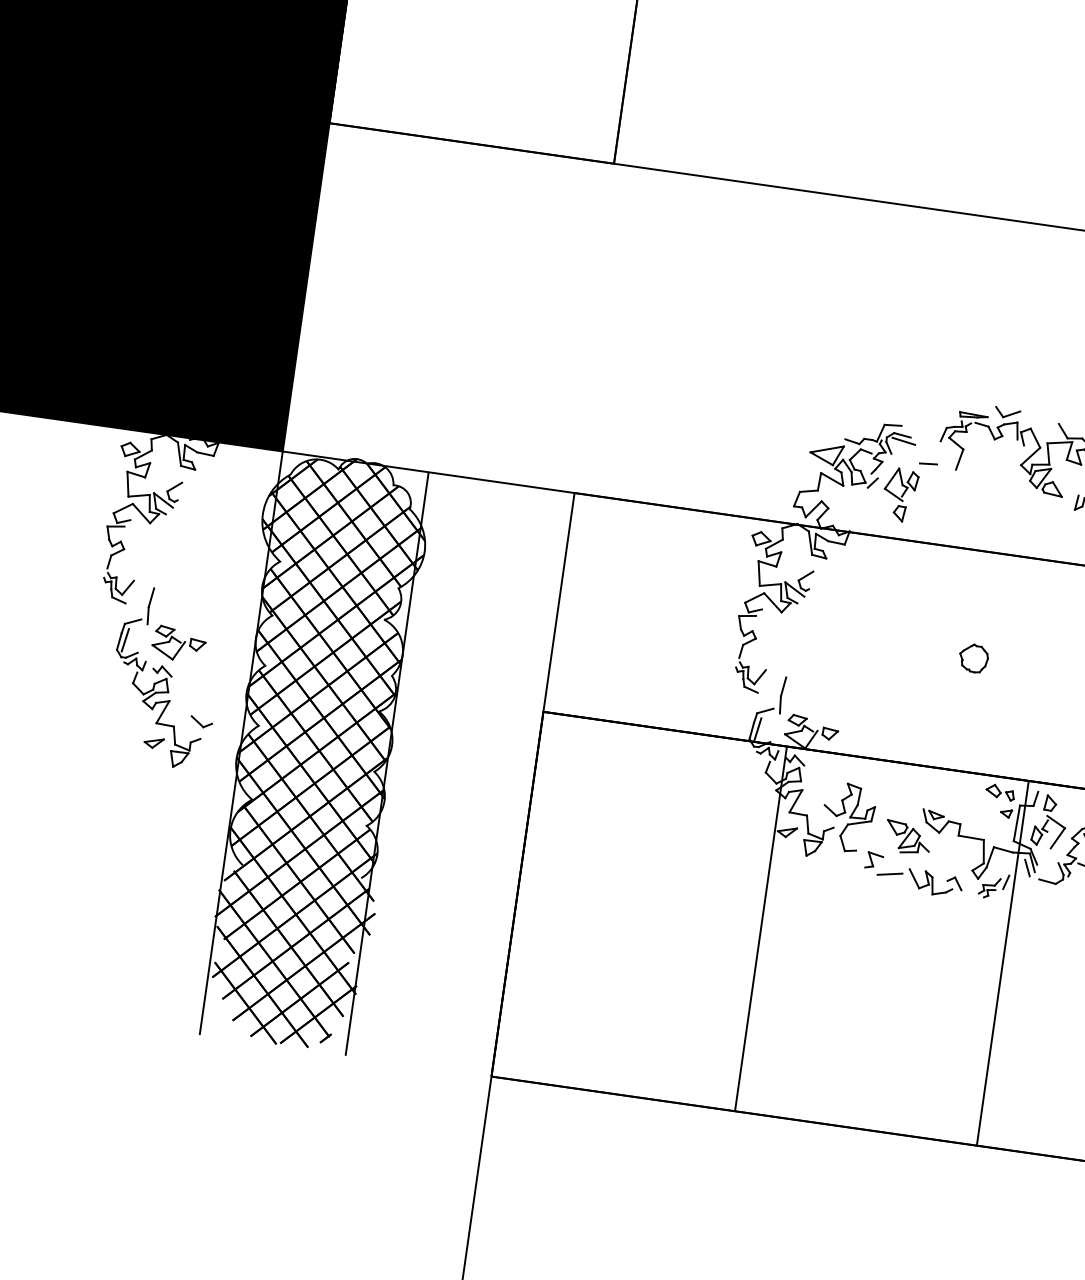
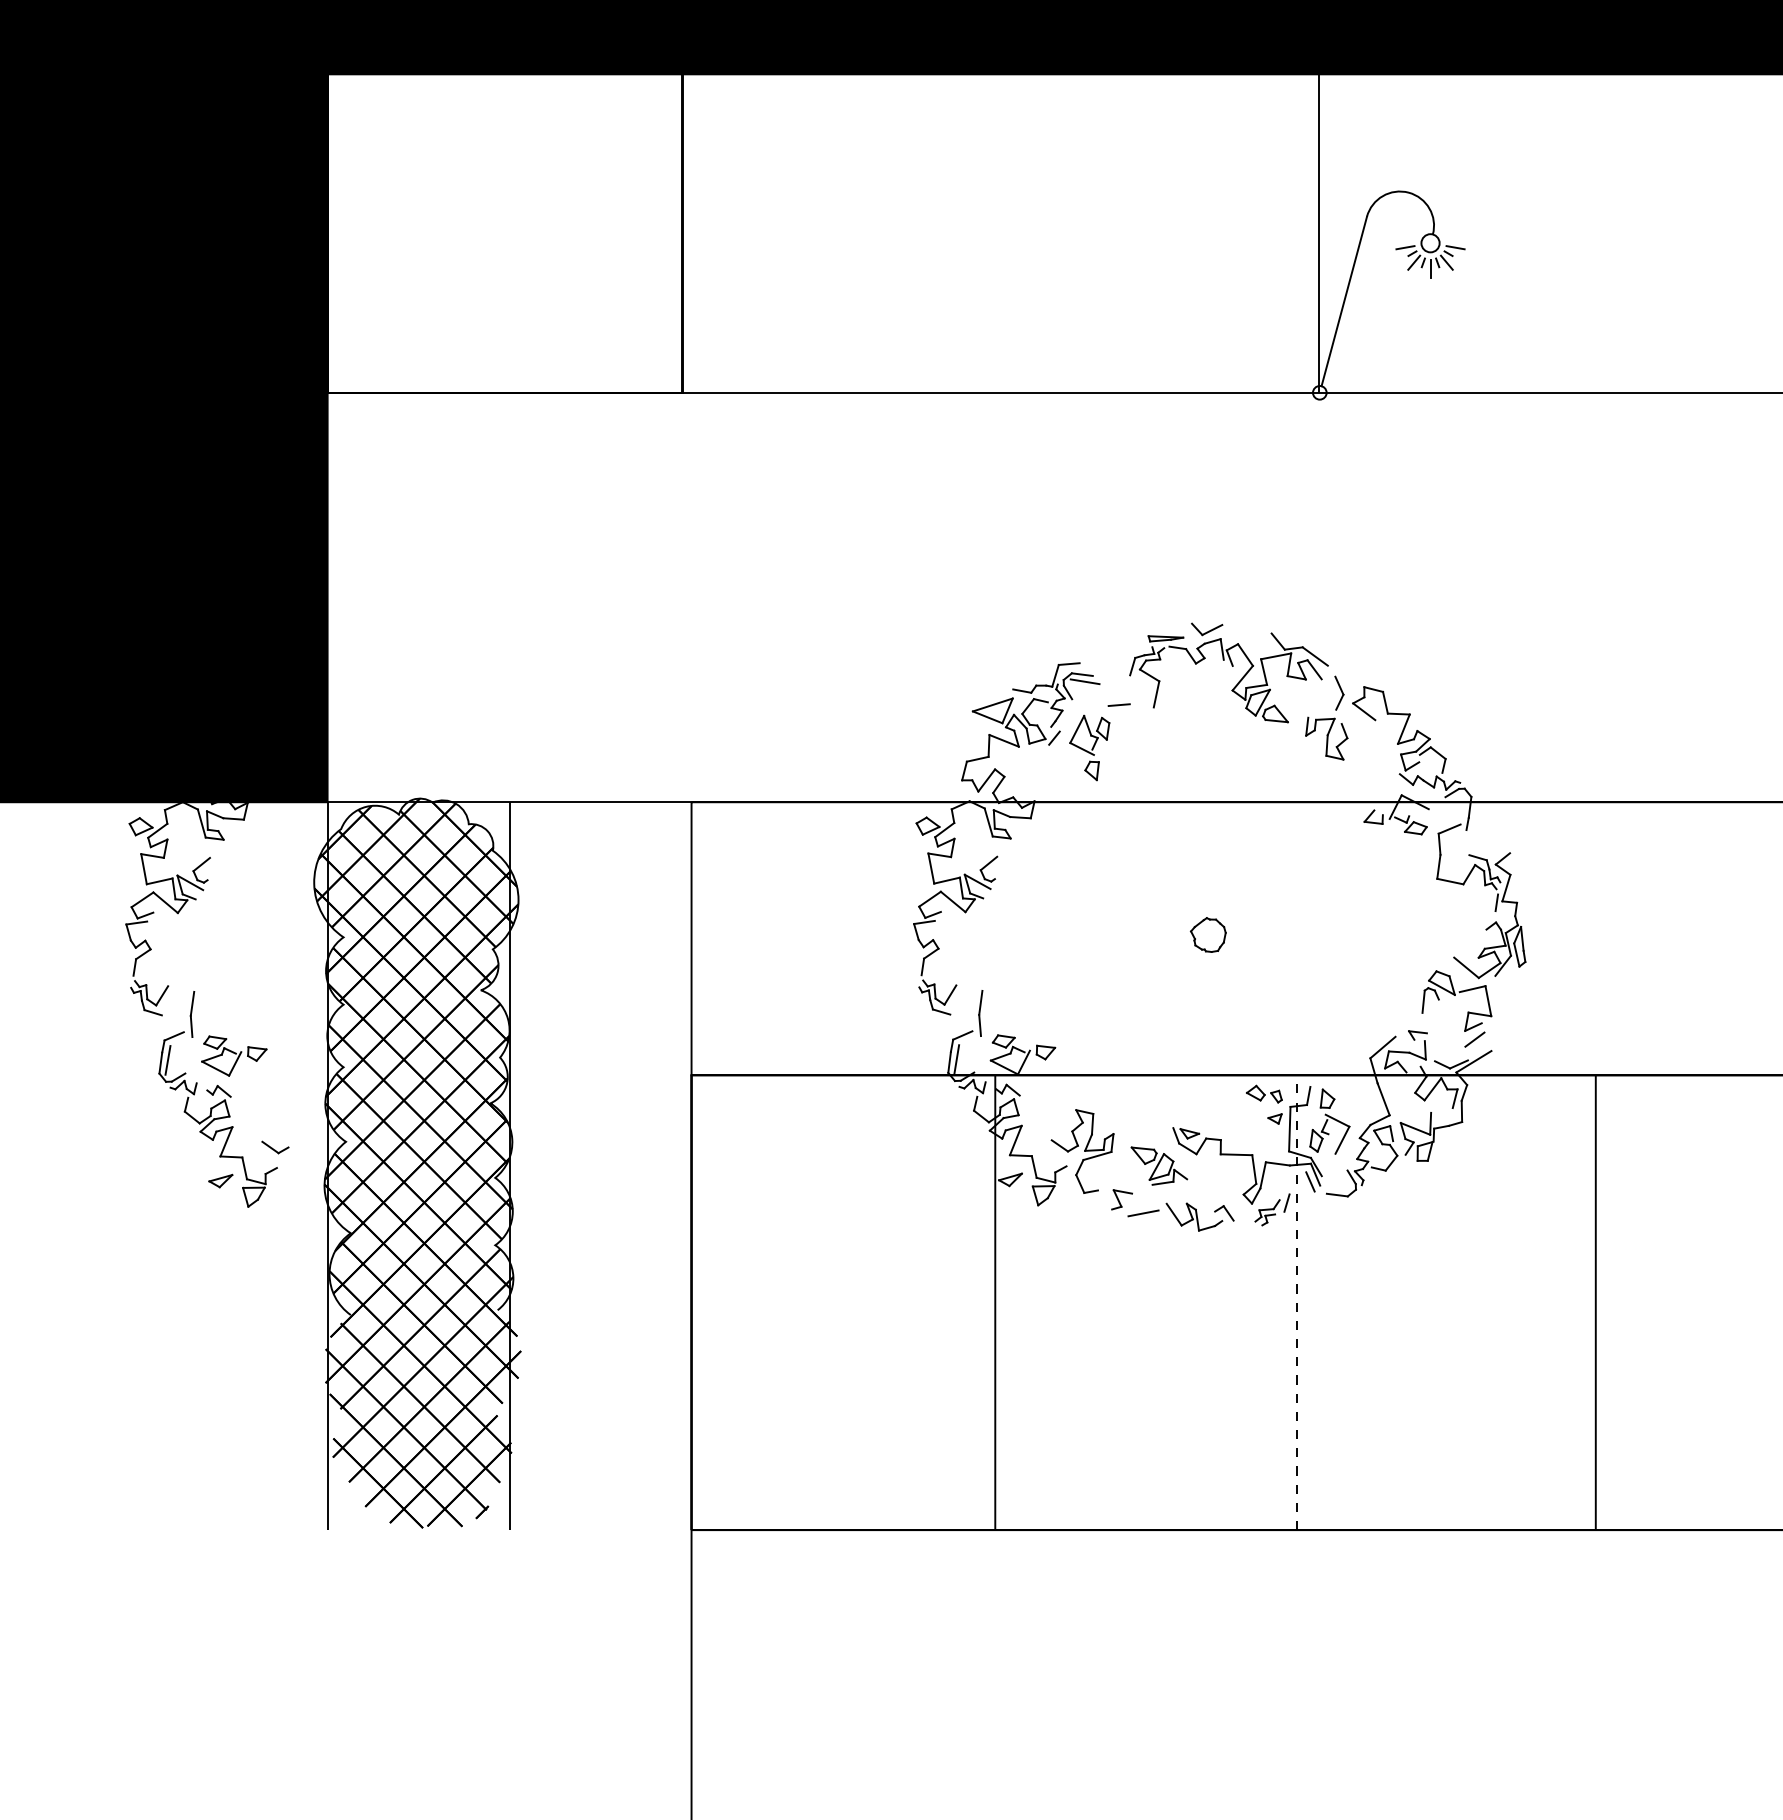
line: (1002, 963) -> (1296, 1302), solid -> dashed

